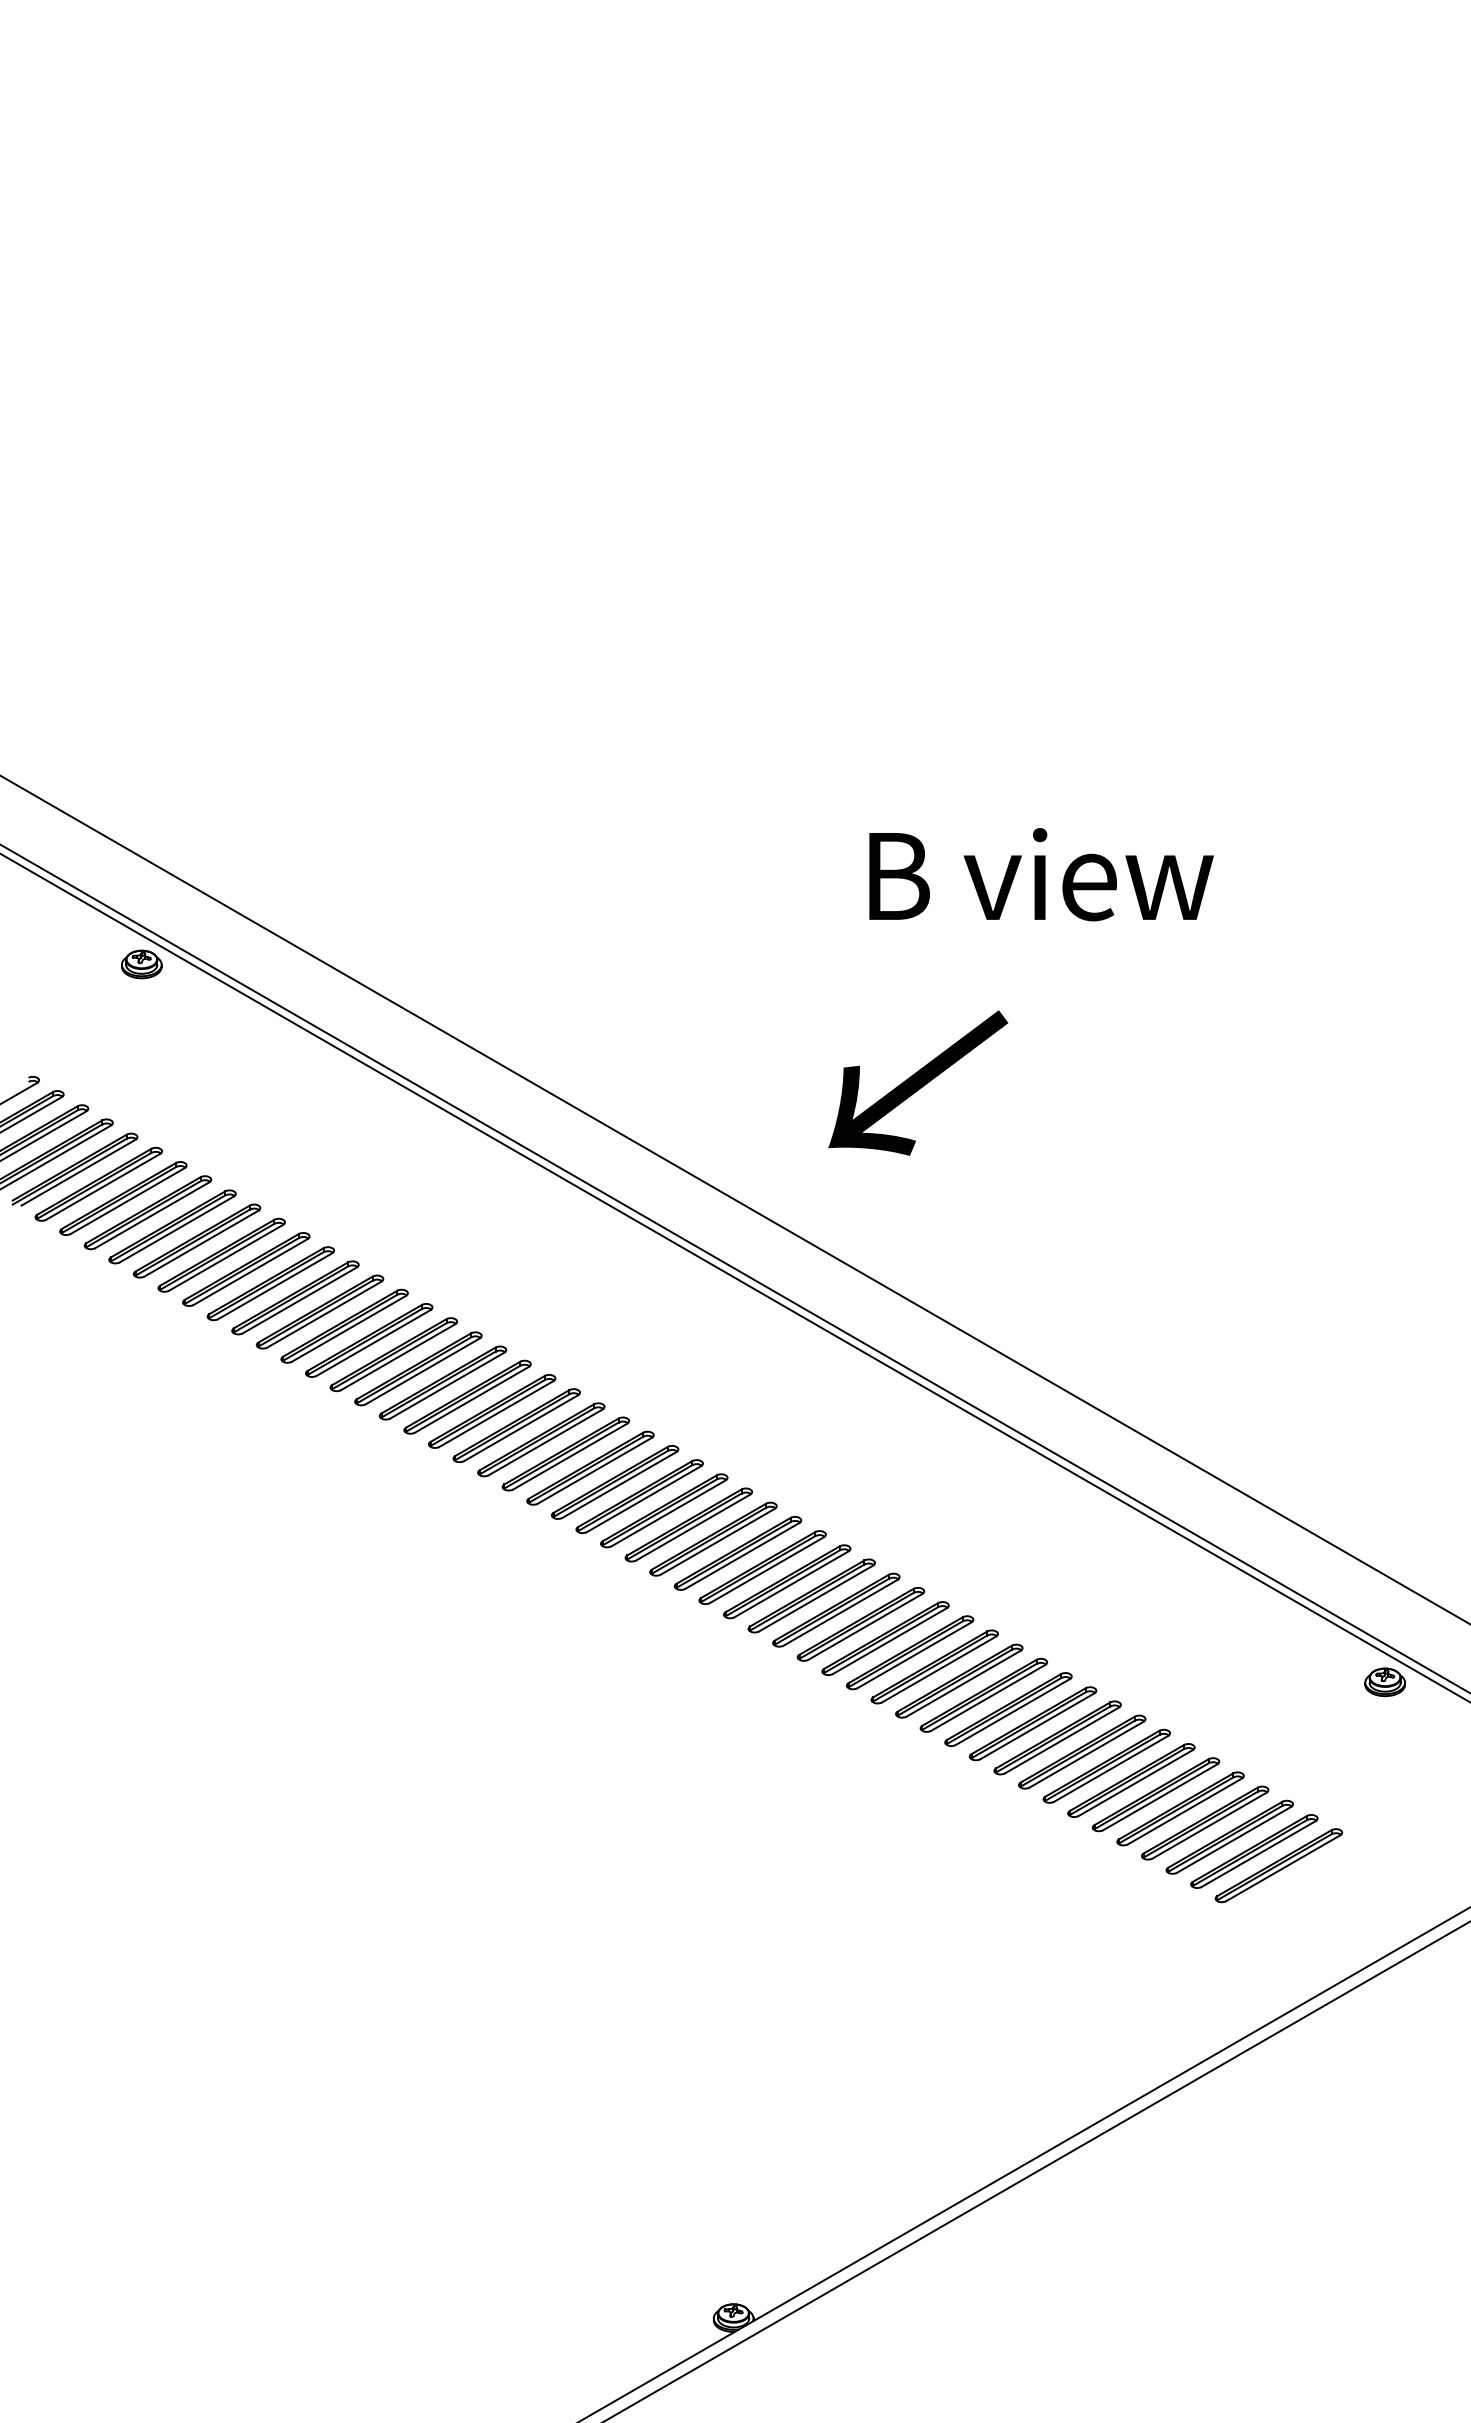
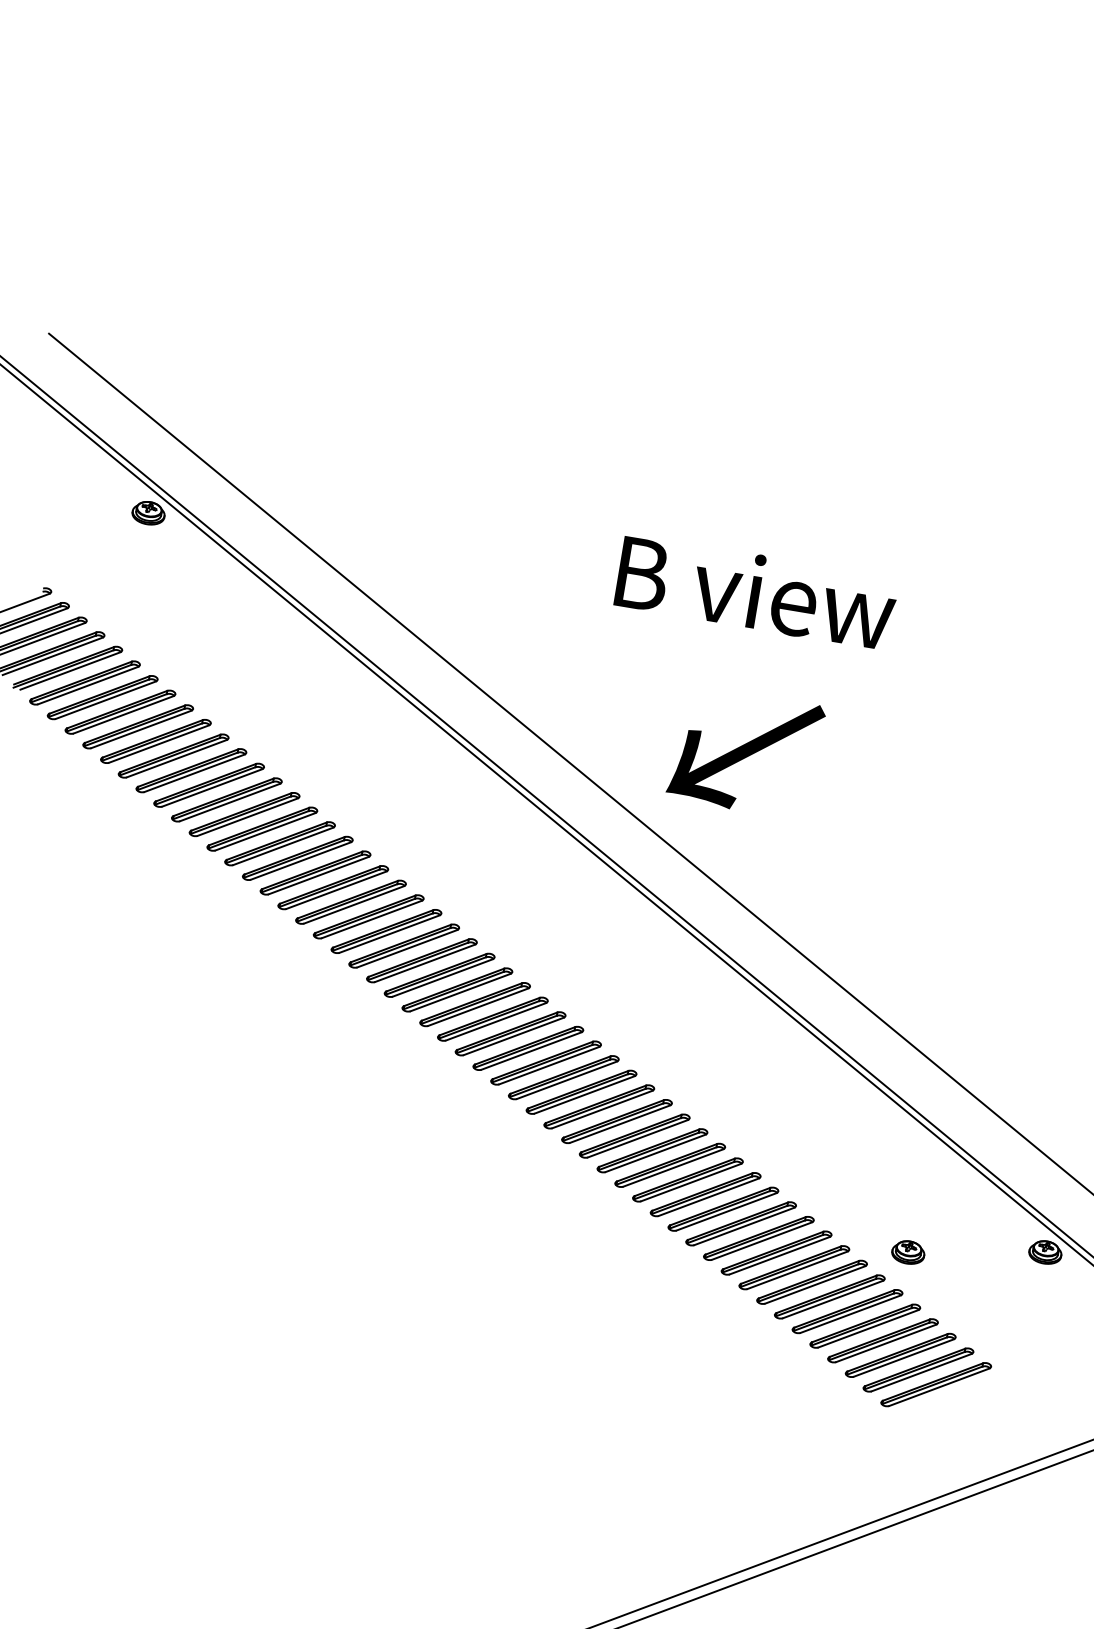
text: (1041, 874) -> (756, 591), moved
text: (918, 1082) -> (746, 751), moved
part: (1217, 1710) -> (907, 1252), added

